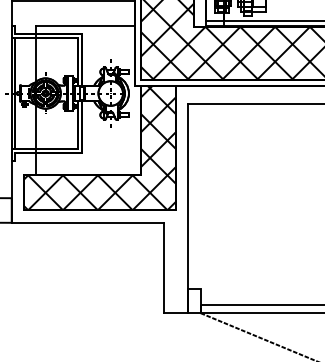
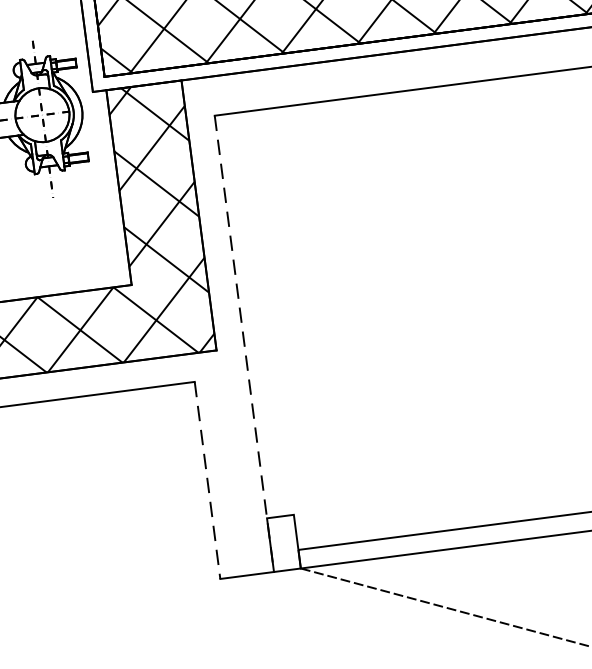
line: (188, 208) -> (244, 343), solid -> dashed
line: (163, 268) -> (206, 481), solid -> dashed

